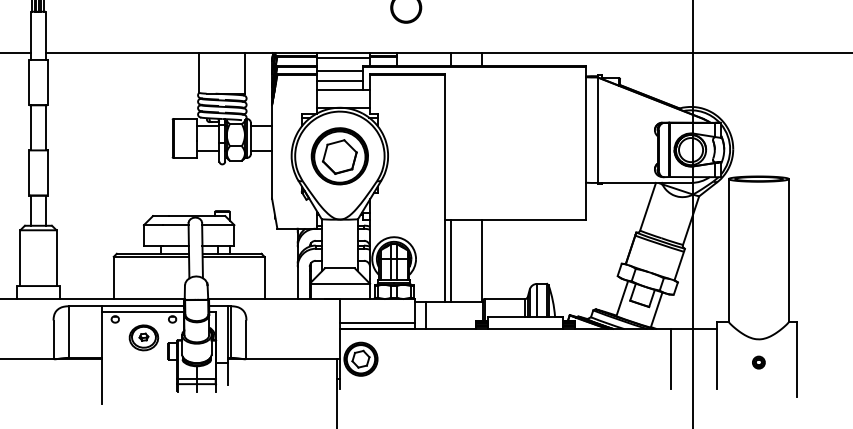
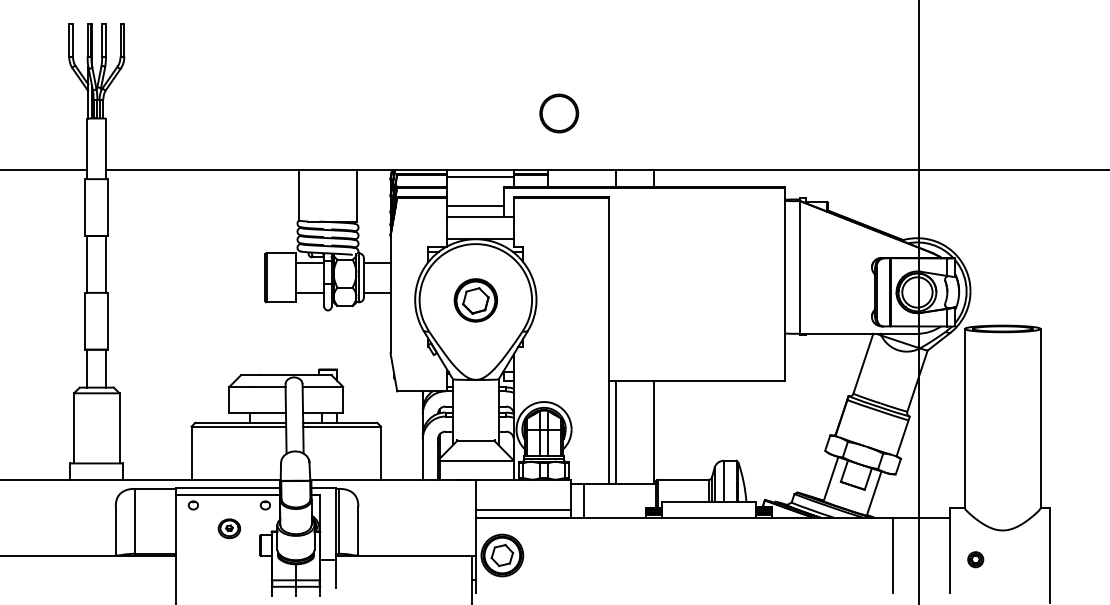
line: (339, 71) -> (475, 193), removed
part: (339, 156) -> (475, 300), size x0.6
part: (143, 337) -> (229, 528), size x0.6
part: (758, 362) -> (975, 559), moved

